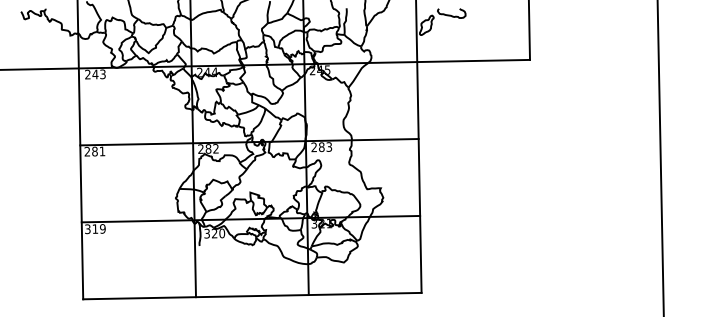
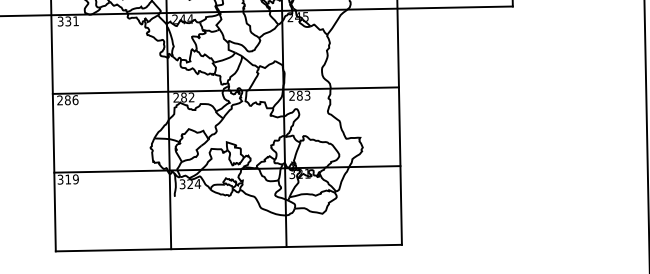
text: (95, 74) -> (68, 21), 243 -> 331
text: (102, 151) -> (75, 100), 281 -> 286
text: (222, 233) -> (198, 184), 320 -> 324

